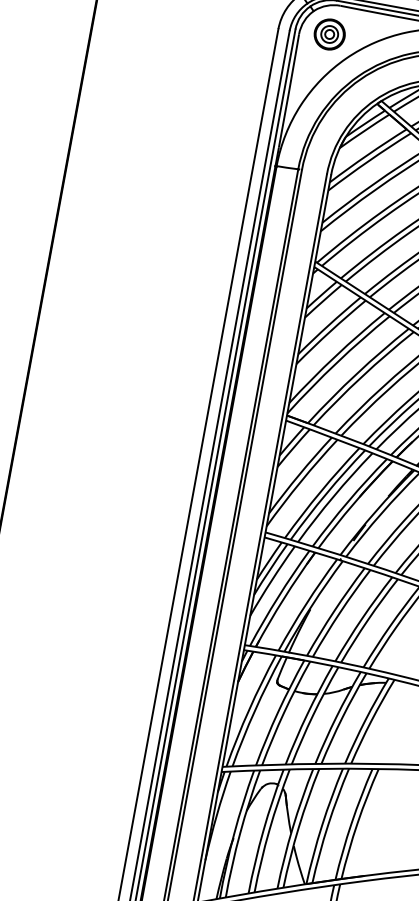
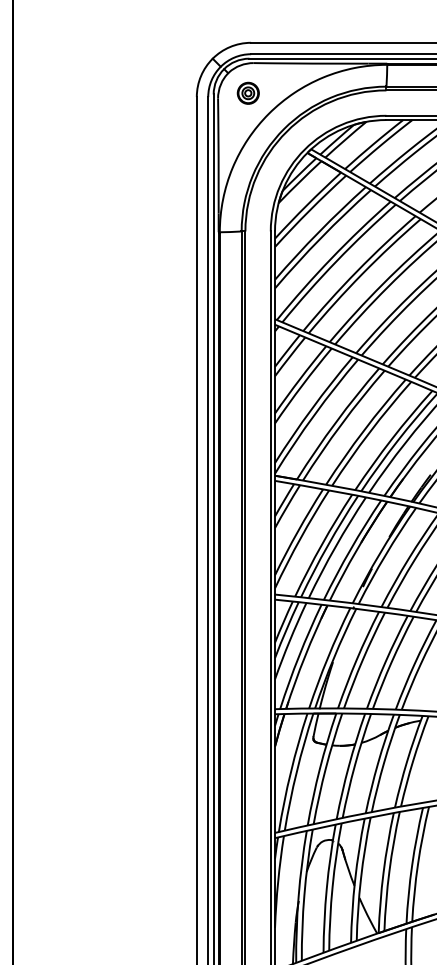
part: (329, 34) -> (248, 93), size x0.7

